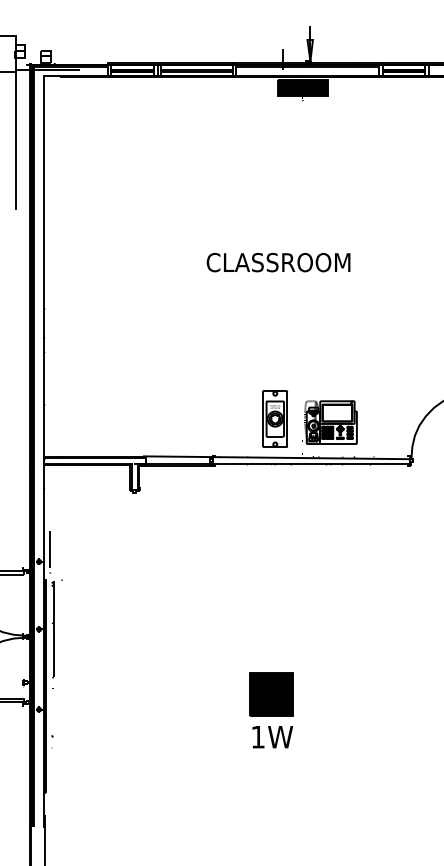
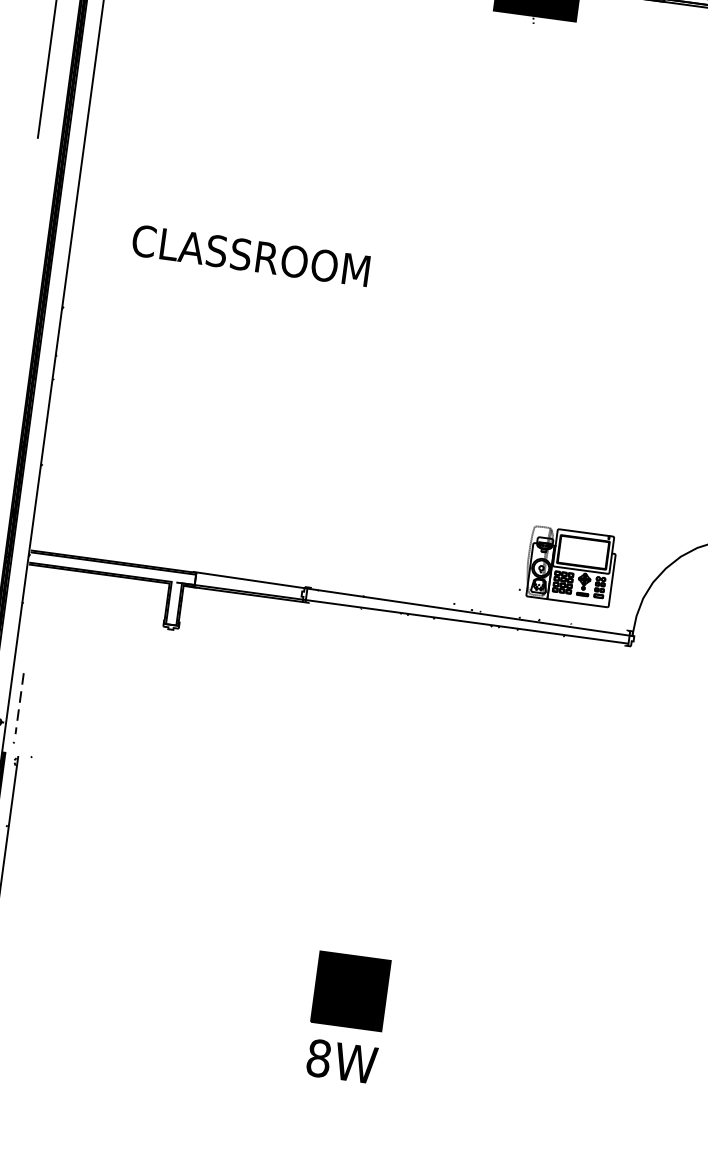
text: (278, 262) -> (250, 255), moved
part: (275, 418) -> (418, 539), removed
part: (329, 422) -> (568, 566), moved
line: (50, 549) -> (19, 704), solid -> dashed
text: (257, 736) -> (318, 1057), 1W -> 8W

